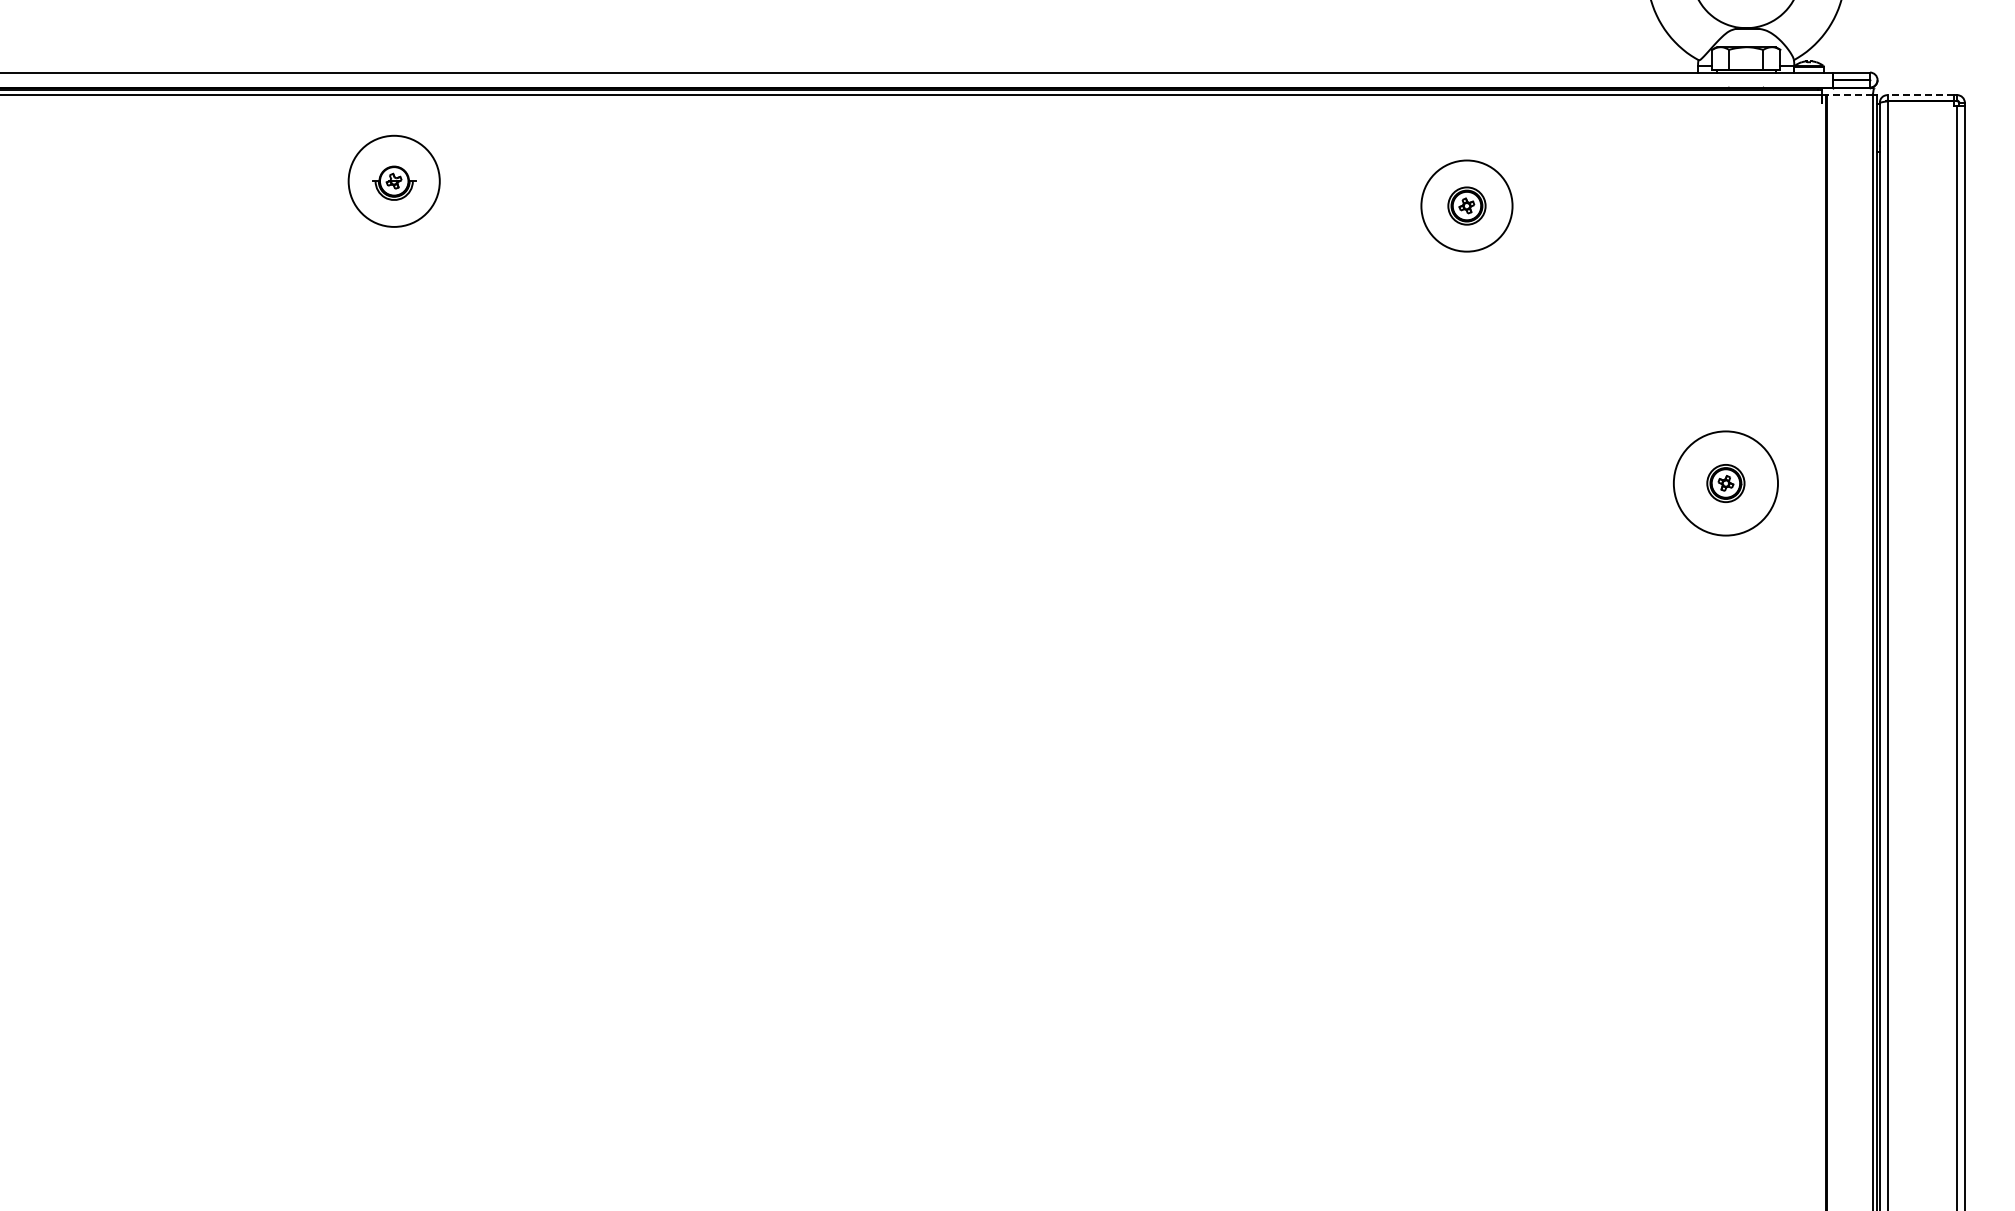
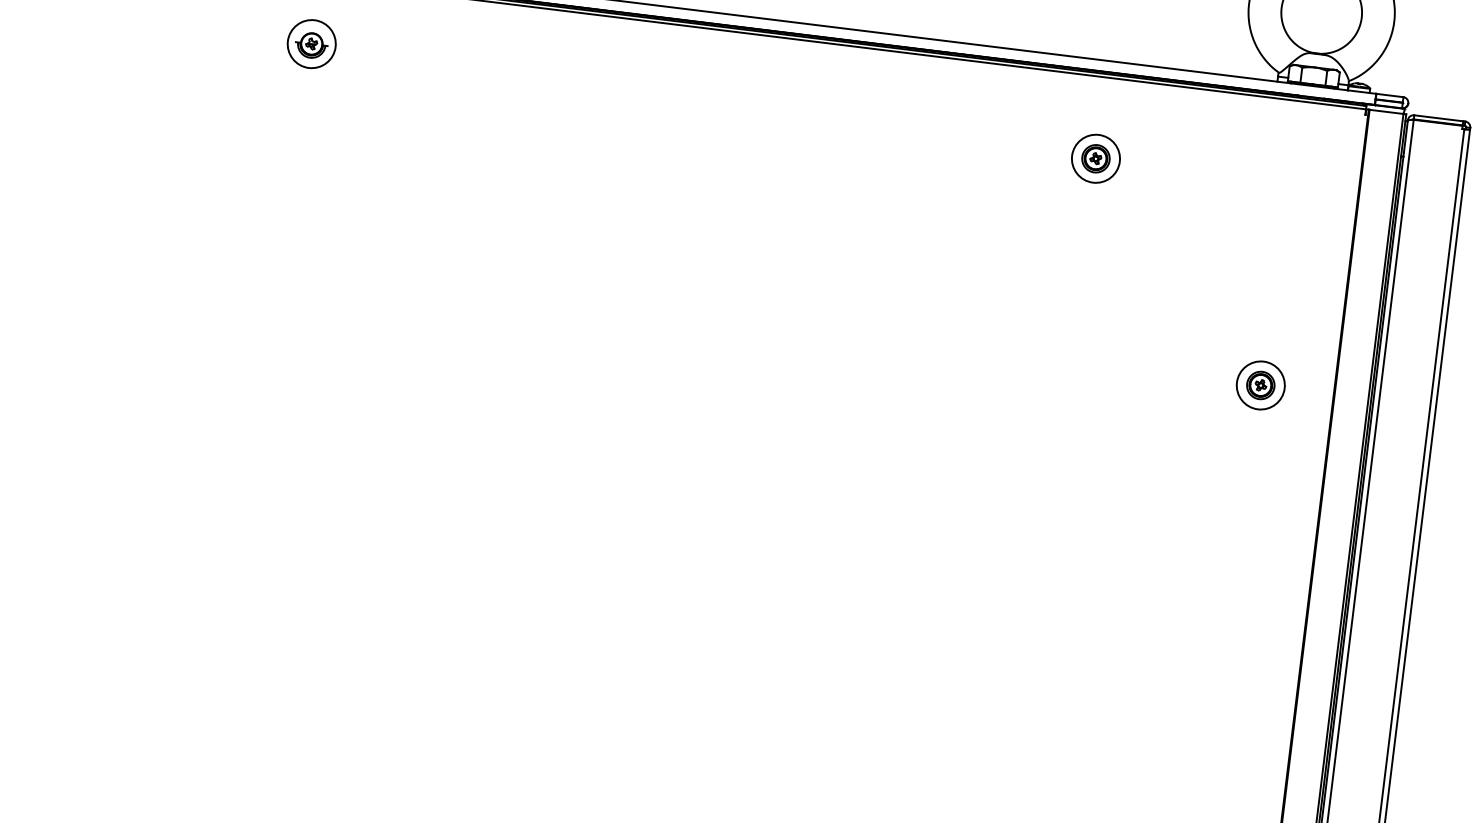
line: (1849, 95) -> (1386, 112), dashed -> solid
line: (1920, 95) -> (1438, 118), dashed -> solid
circle: (393, 180) -> (311, 43), size x0.71
circle: (1466, 205) -> (1095, 158), size x0.71
circle: (1725, 483) -> (1260, 385), size x0.62

